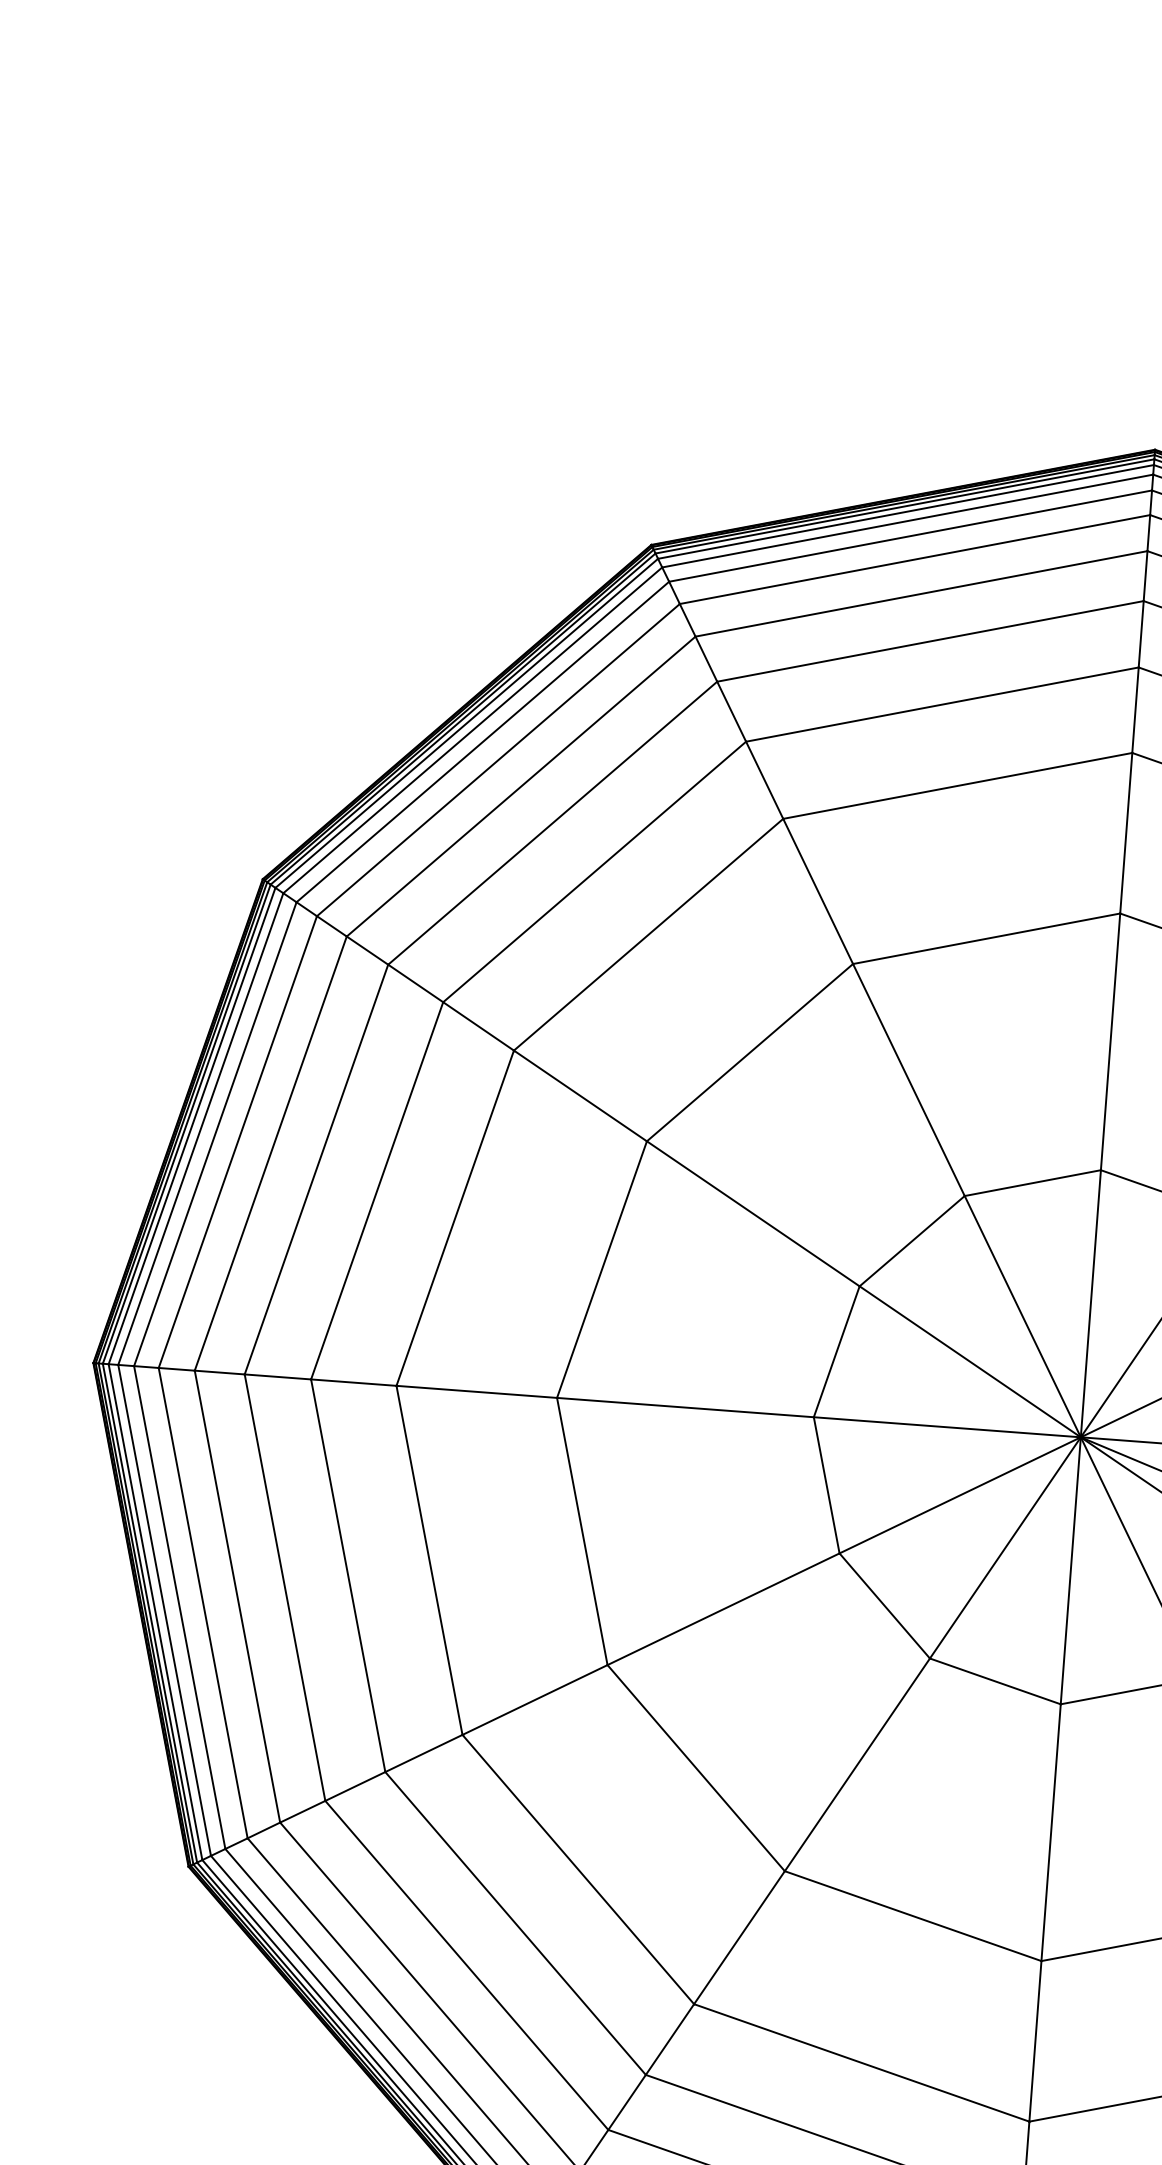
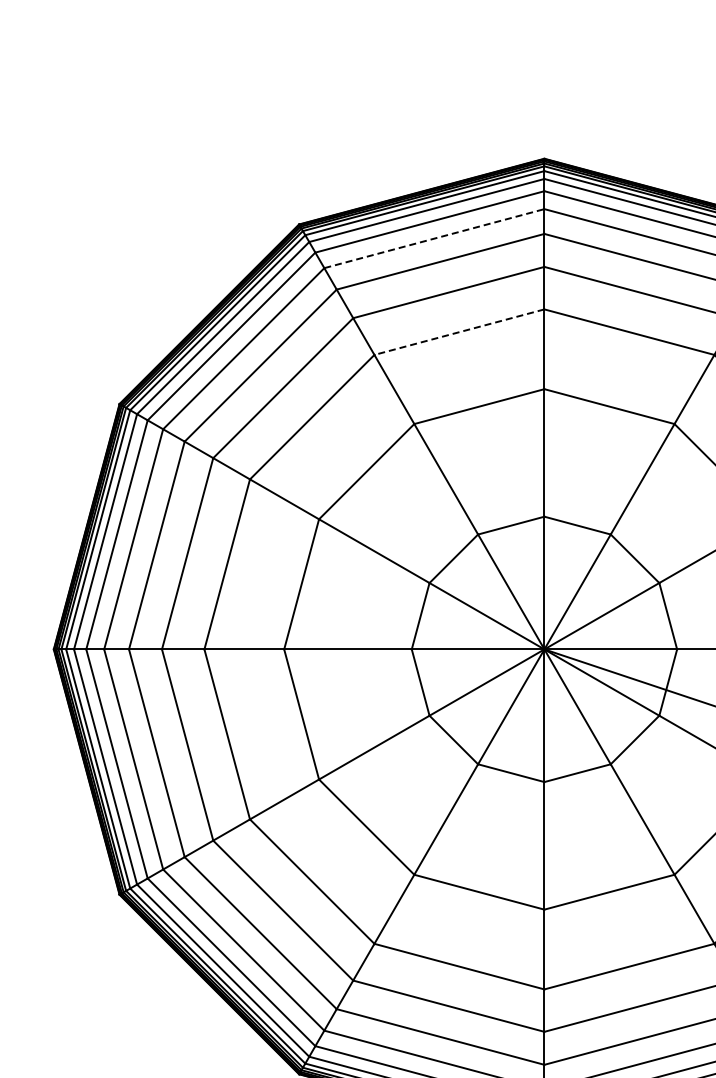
line: (921, 593) -> (434, 238), solid -> dashed
line: (957, 786) -> (459, 332), solid -> dashed

